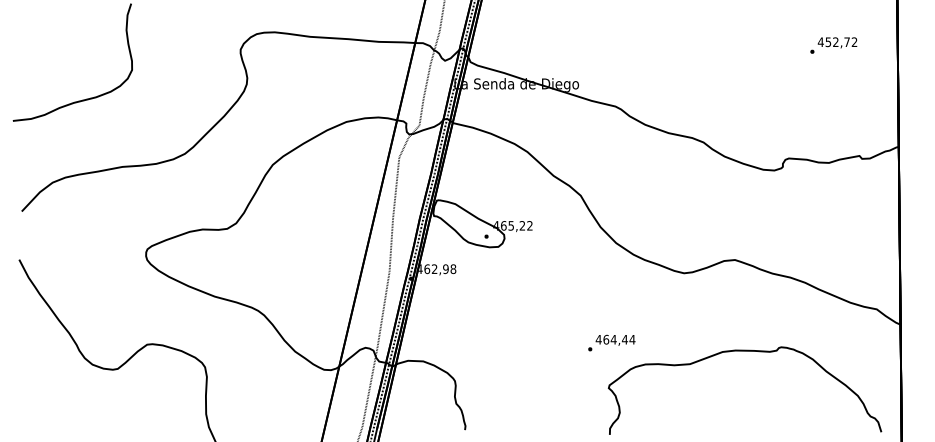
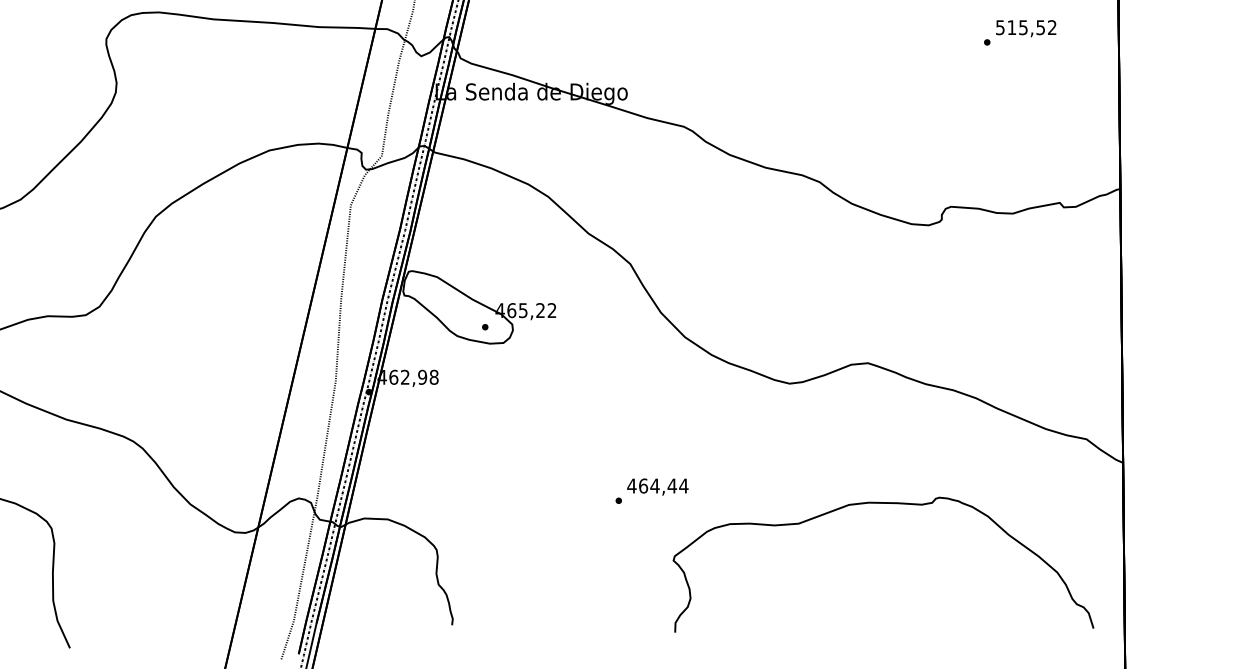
text: (833, 42) -> (1019, 28), 452,72 -> 515,52
text: (611, 342) -> (651, 490), moved

